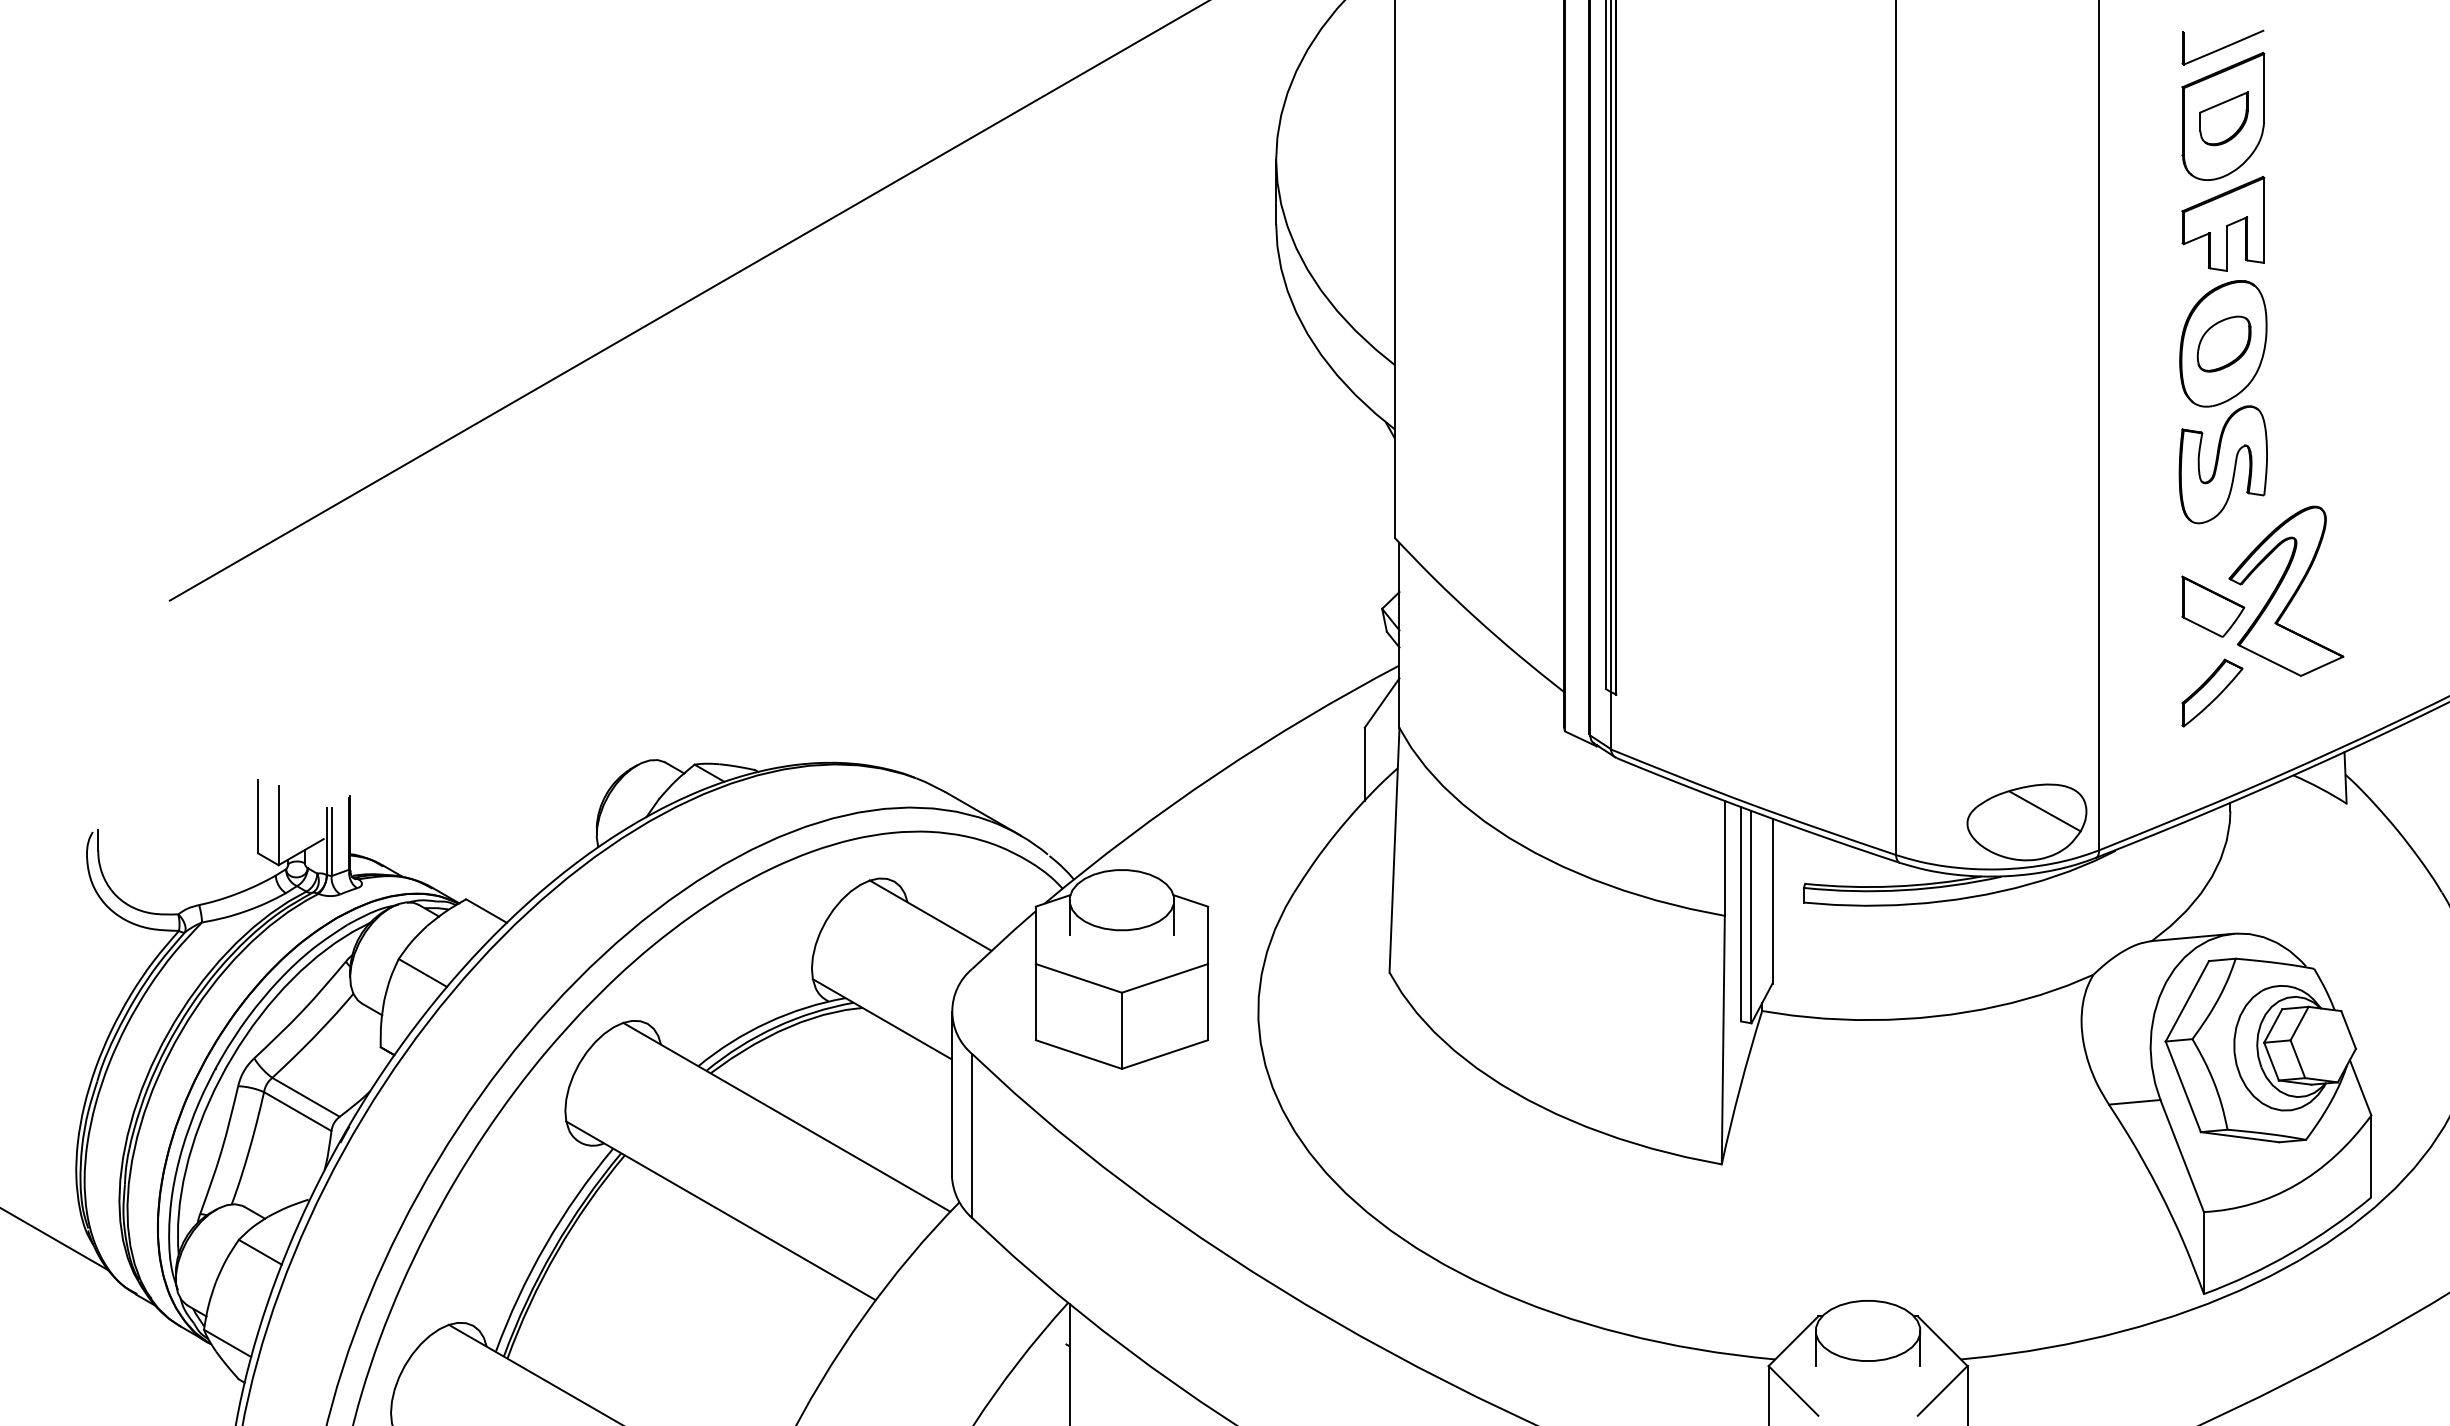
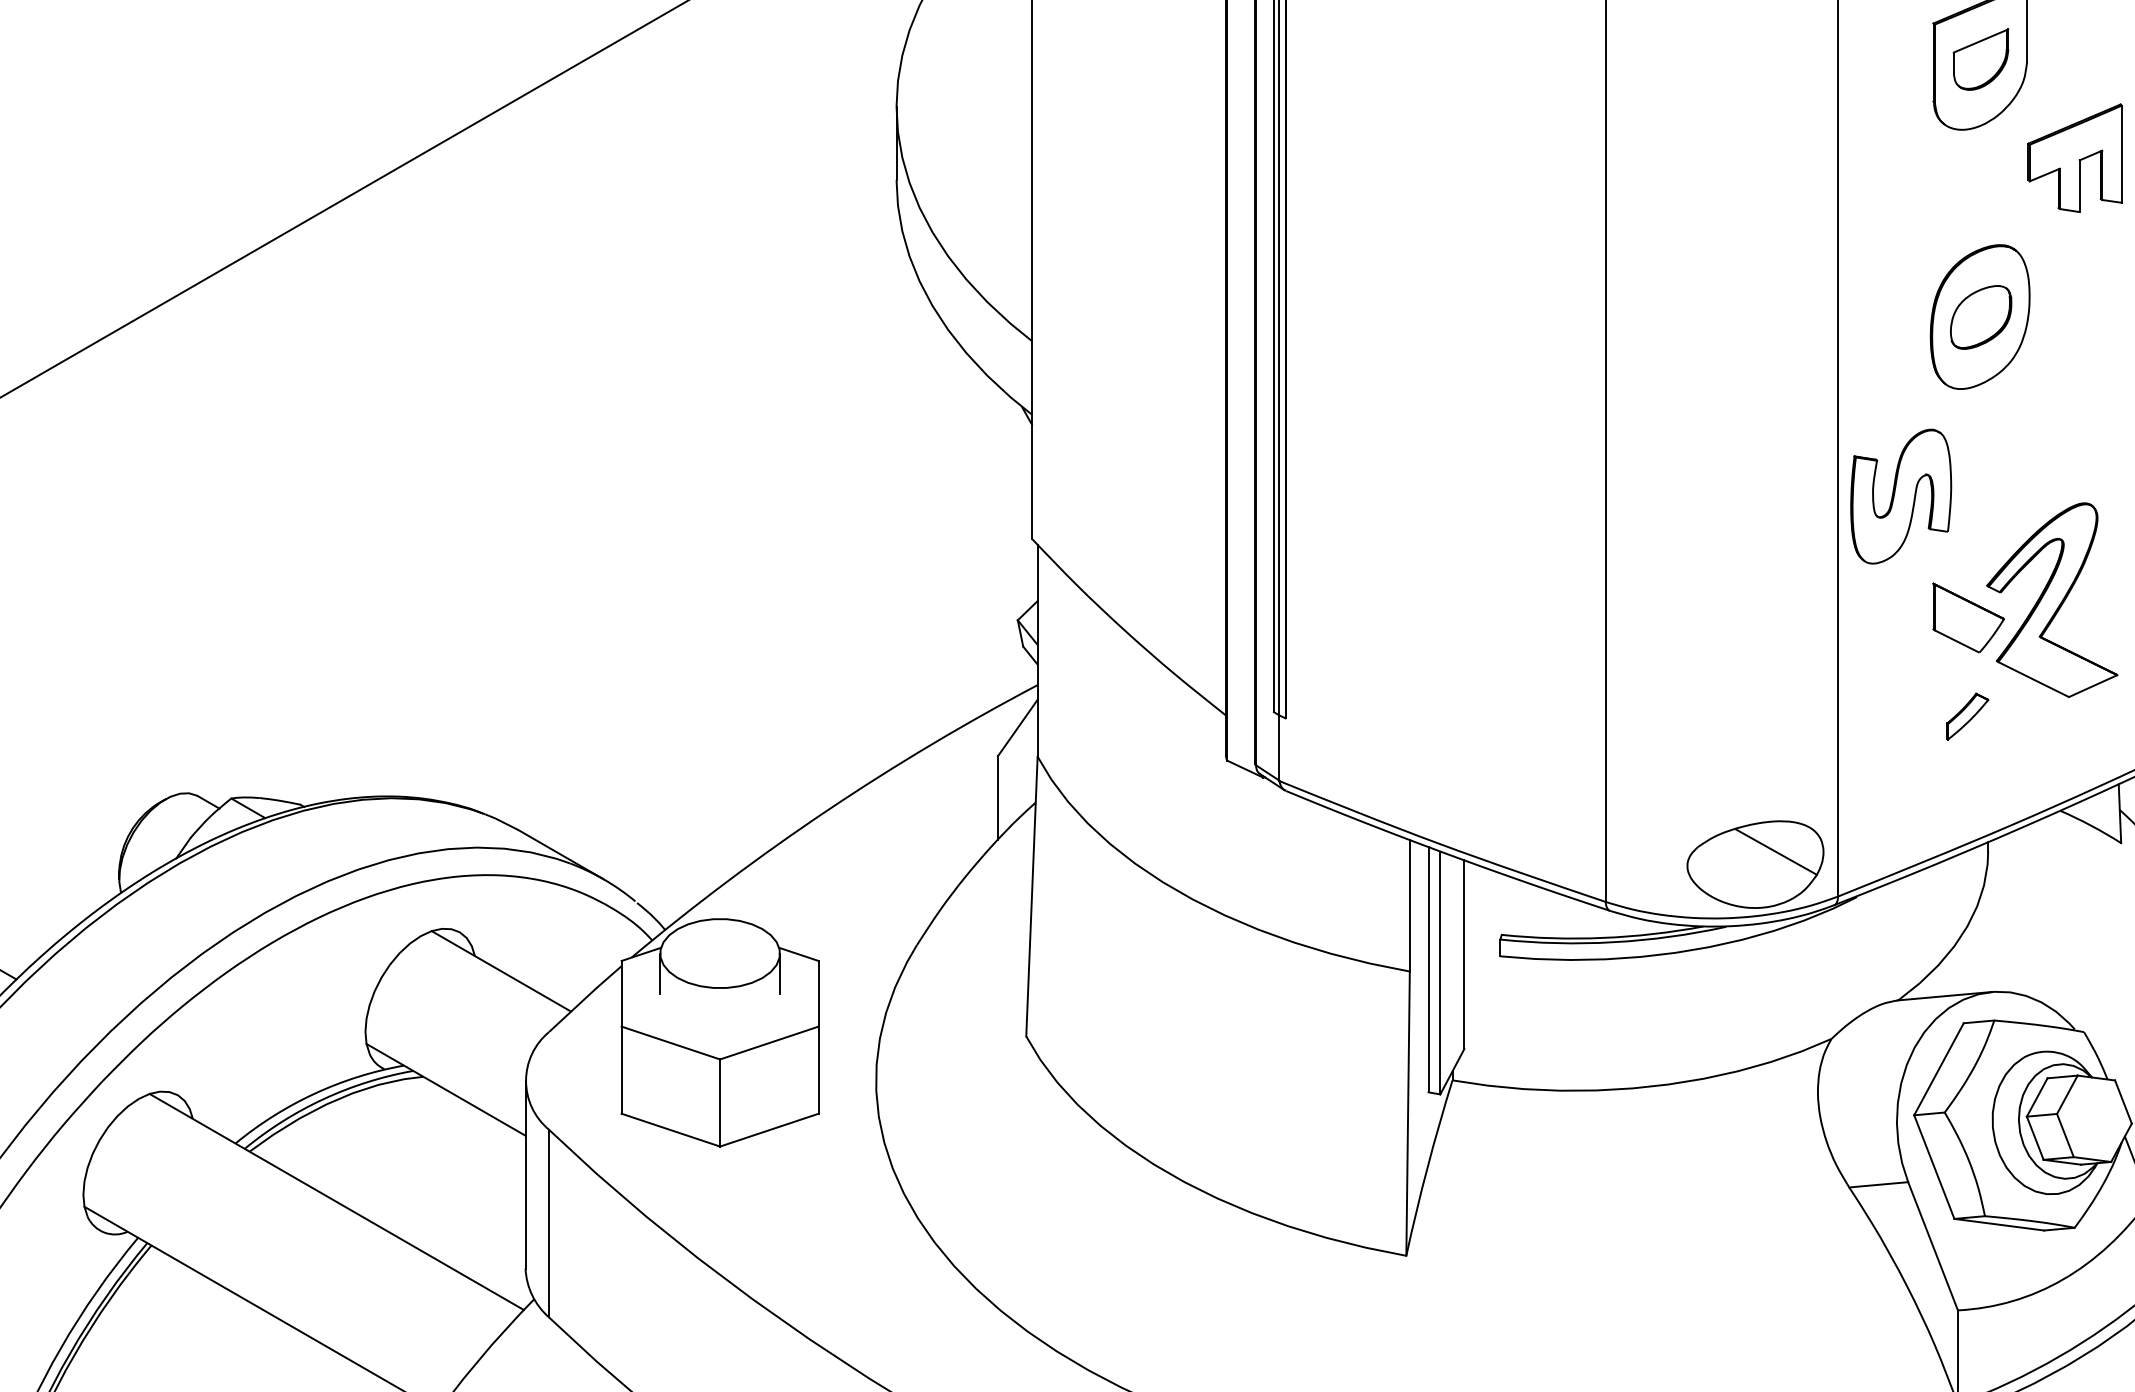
part: (2223, 223) -> (2075, 157), moved
part: (2222, 464) -> (1900, 496), moved
part: (2212, 692) -> (1967, 715), size x0.6

